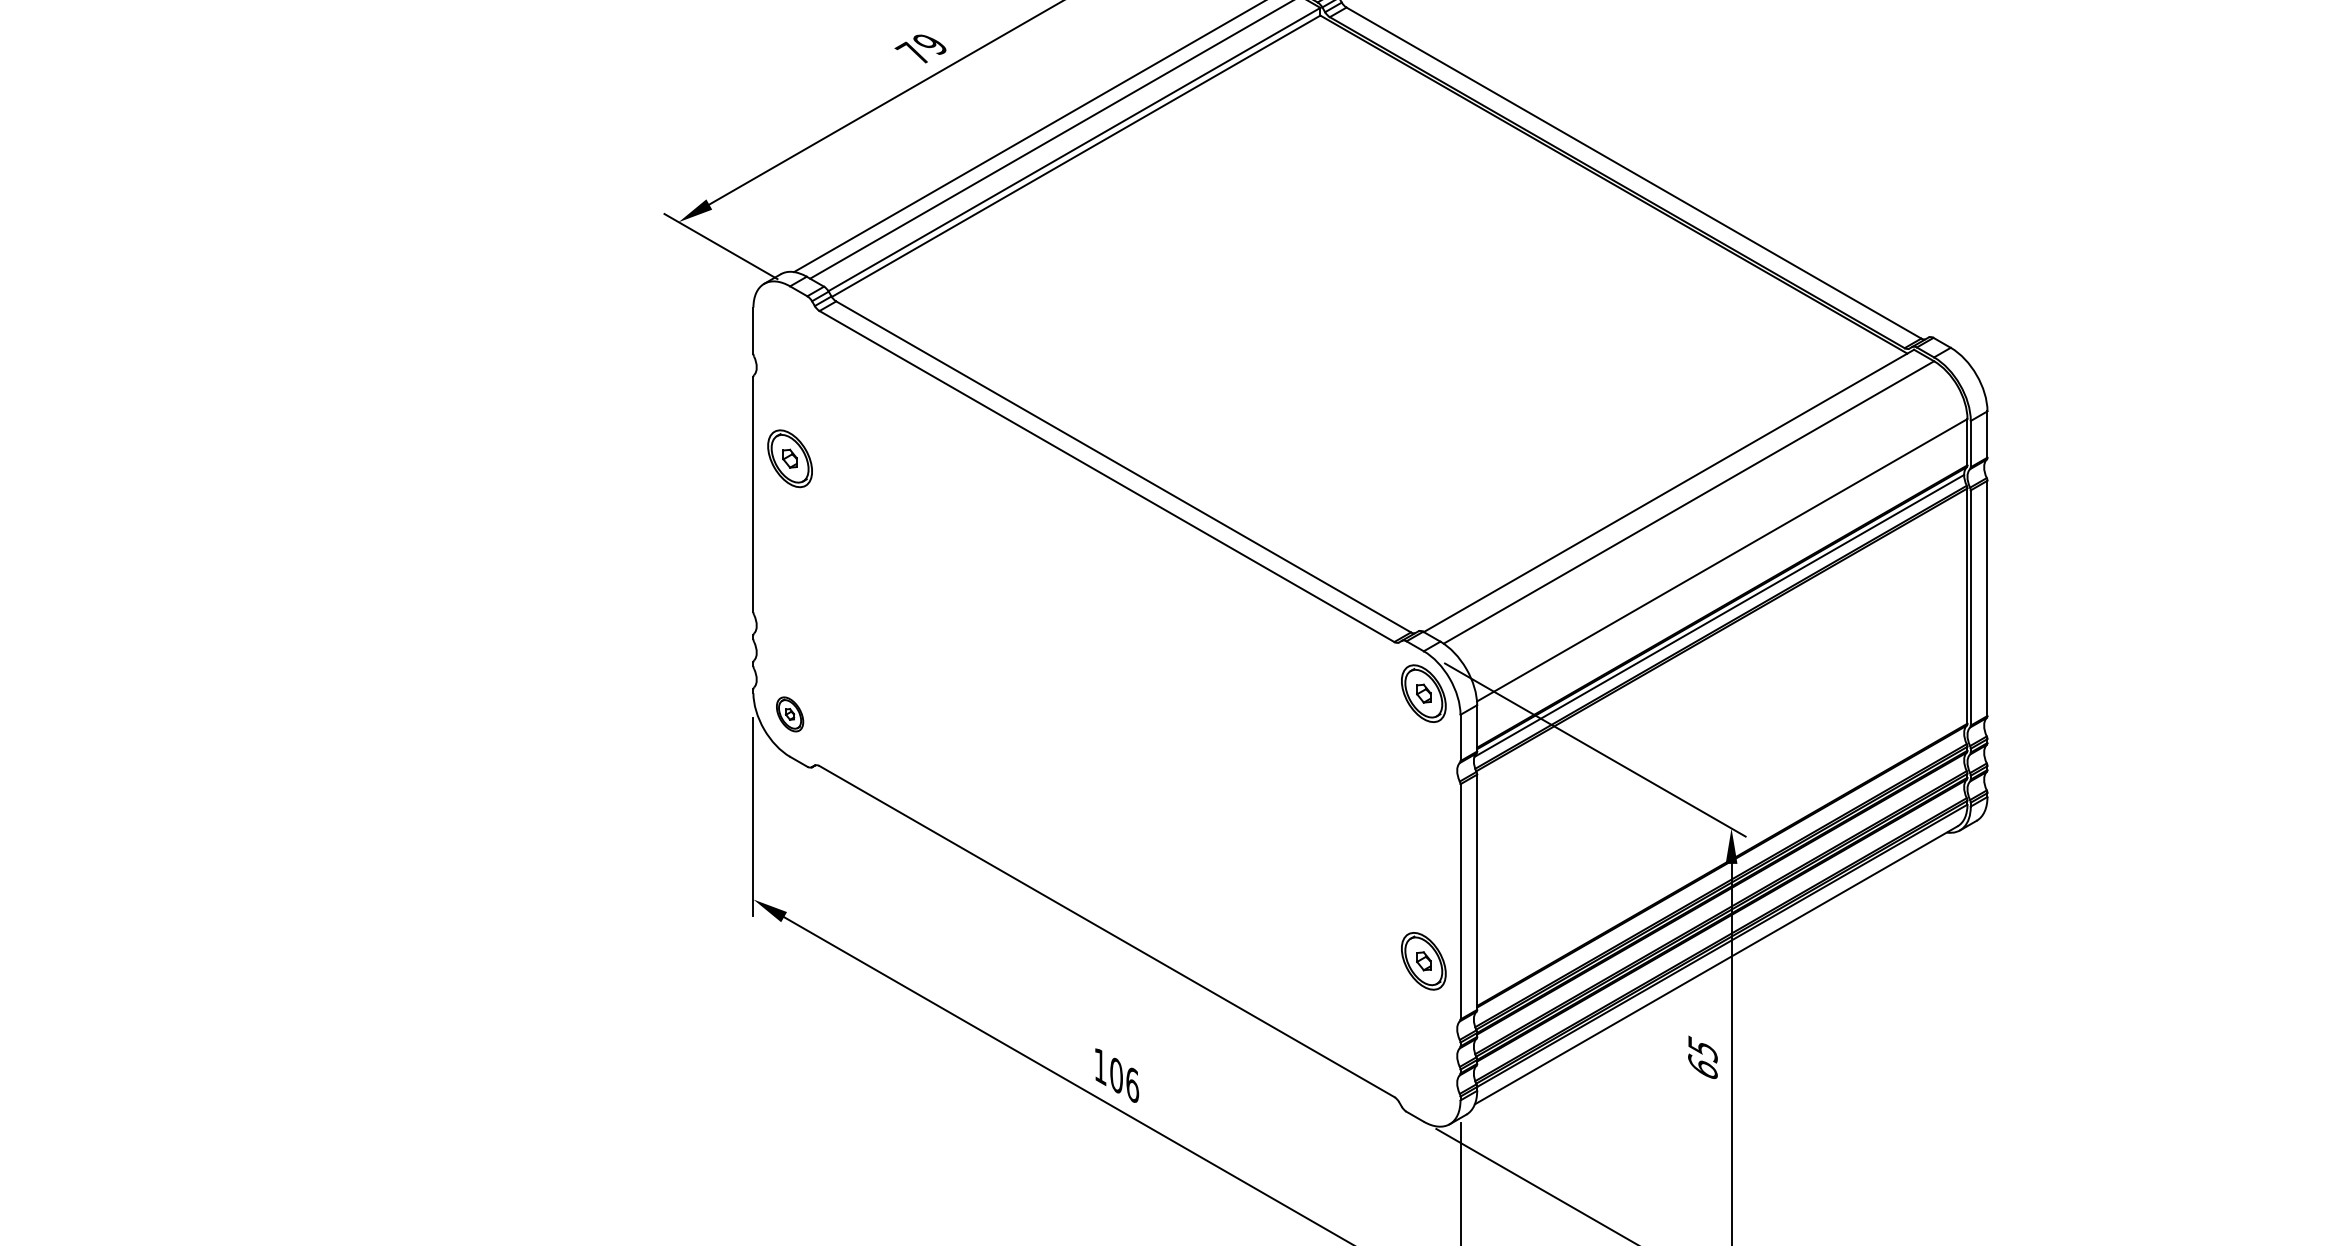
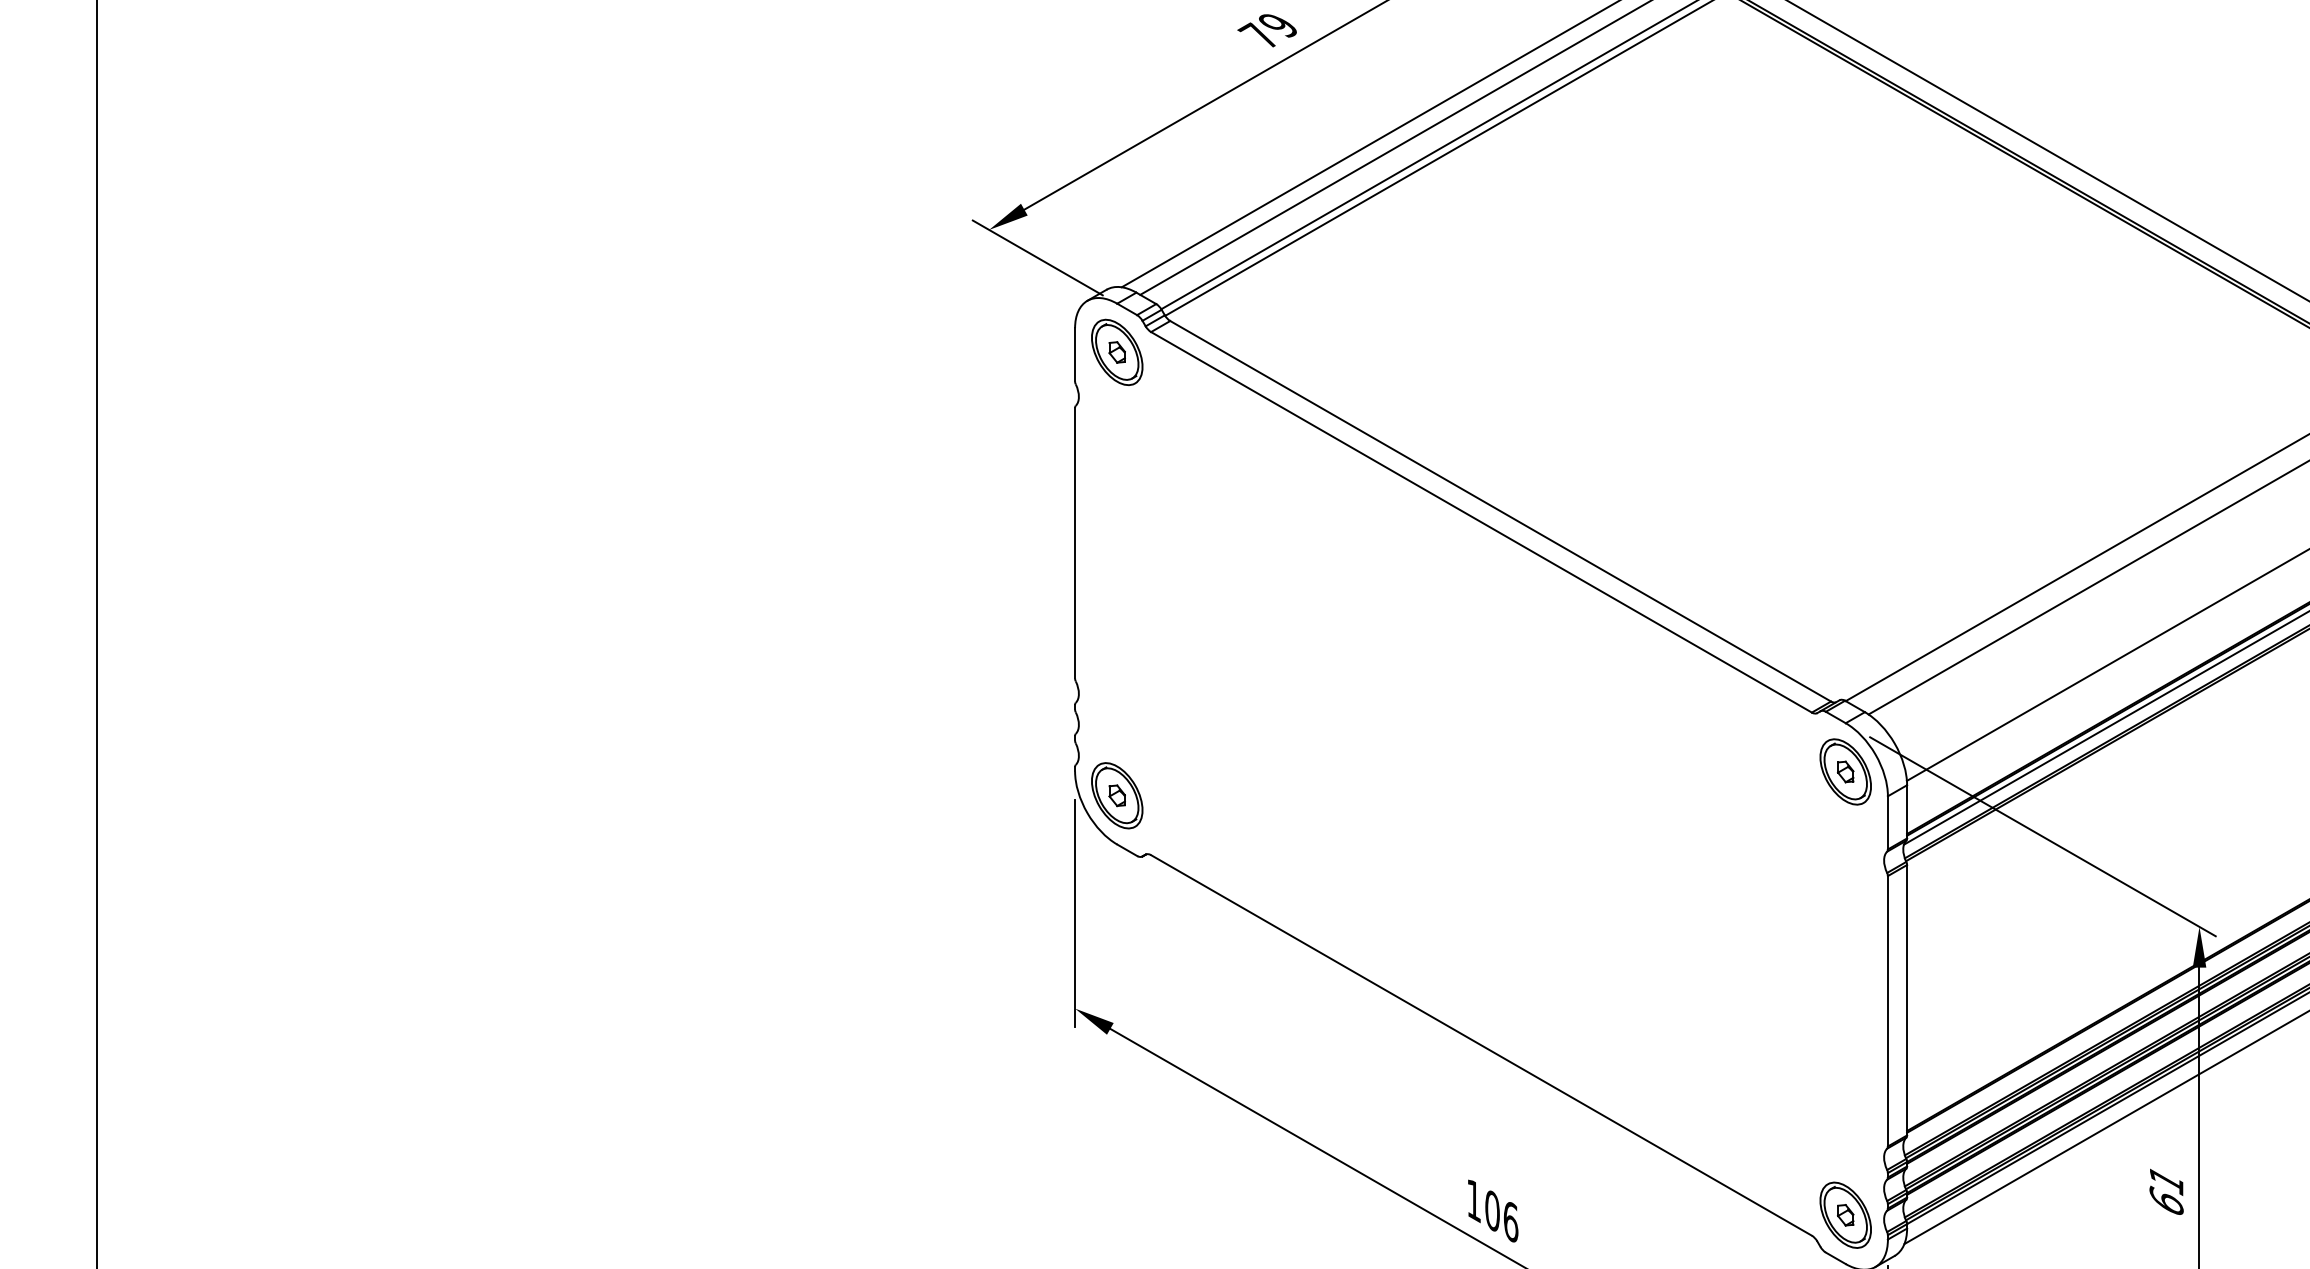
part: (789, 458) -> (1116, 352), moved
part: (789, 714) -> (1116, 795), size x1.67
part: (1423, 961) -> (1845, 1215), moved
text: (1702, 1049) -> (2166, 1181), 65 -> 61

